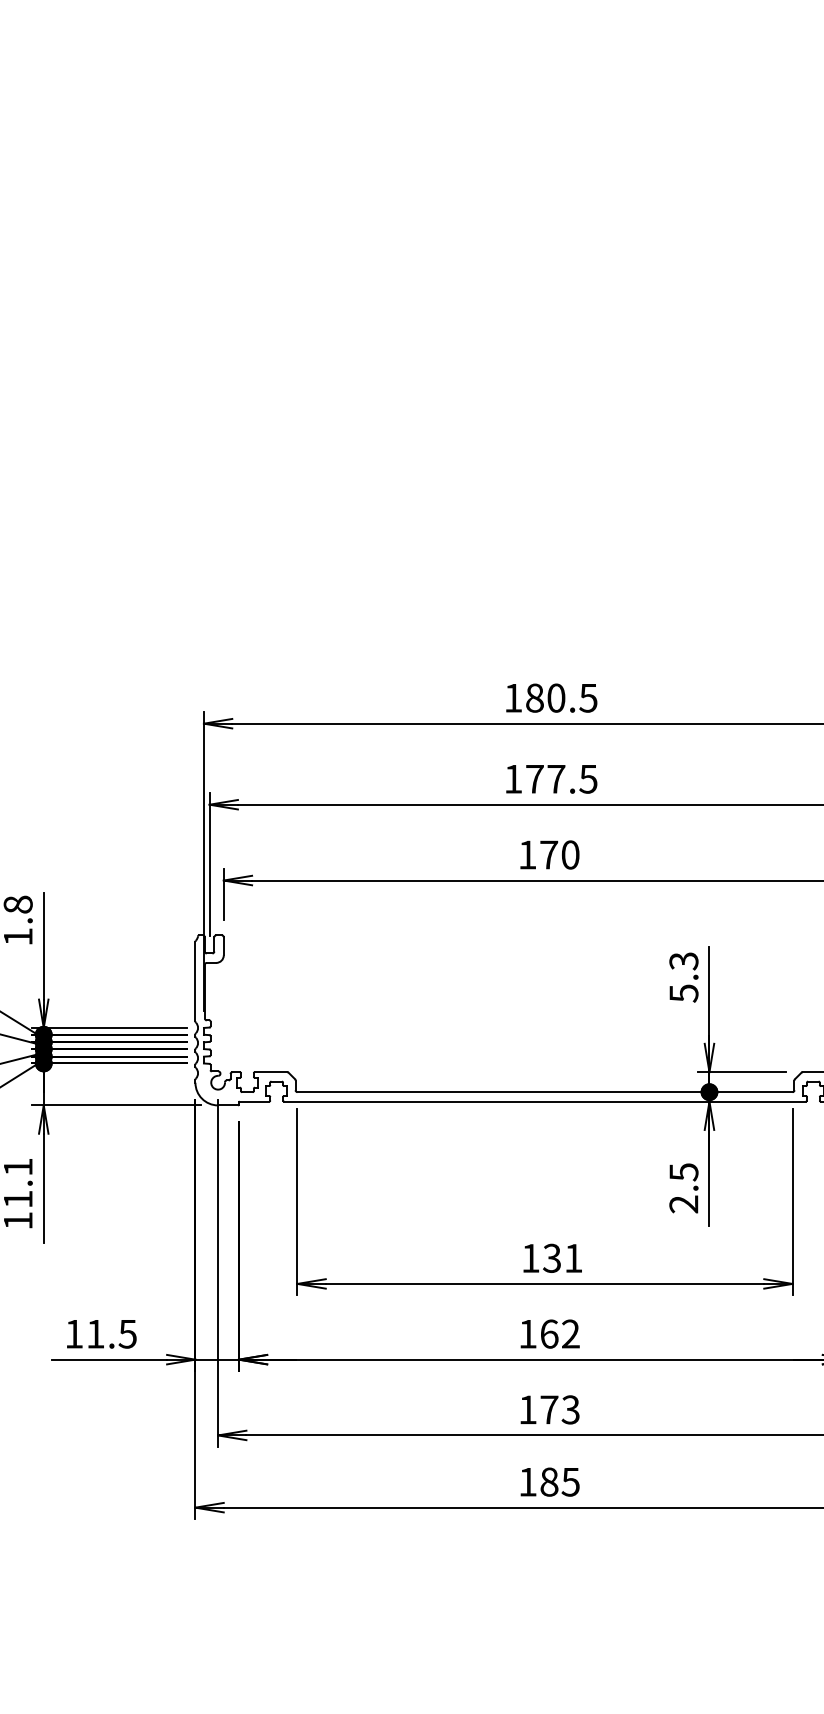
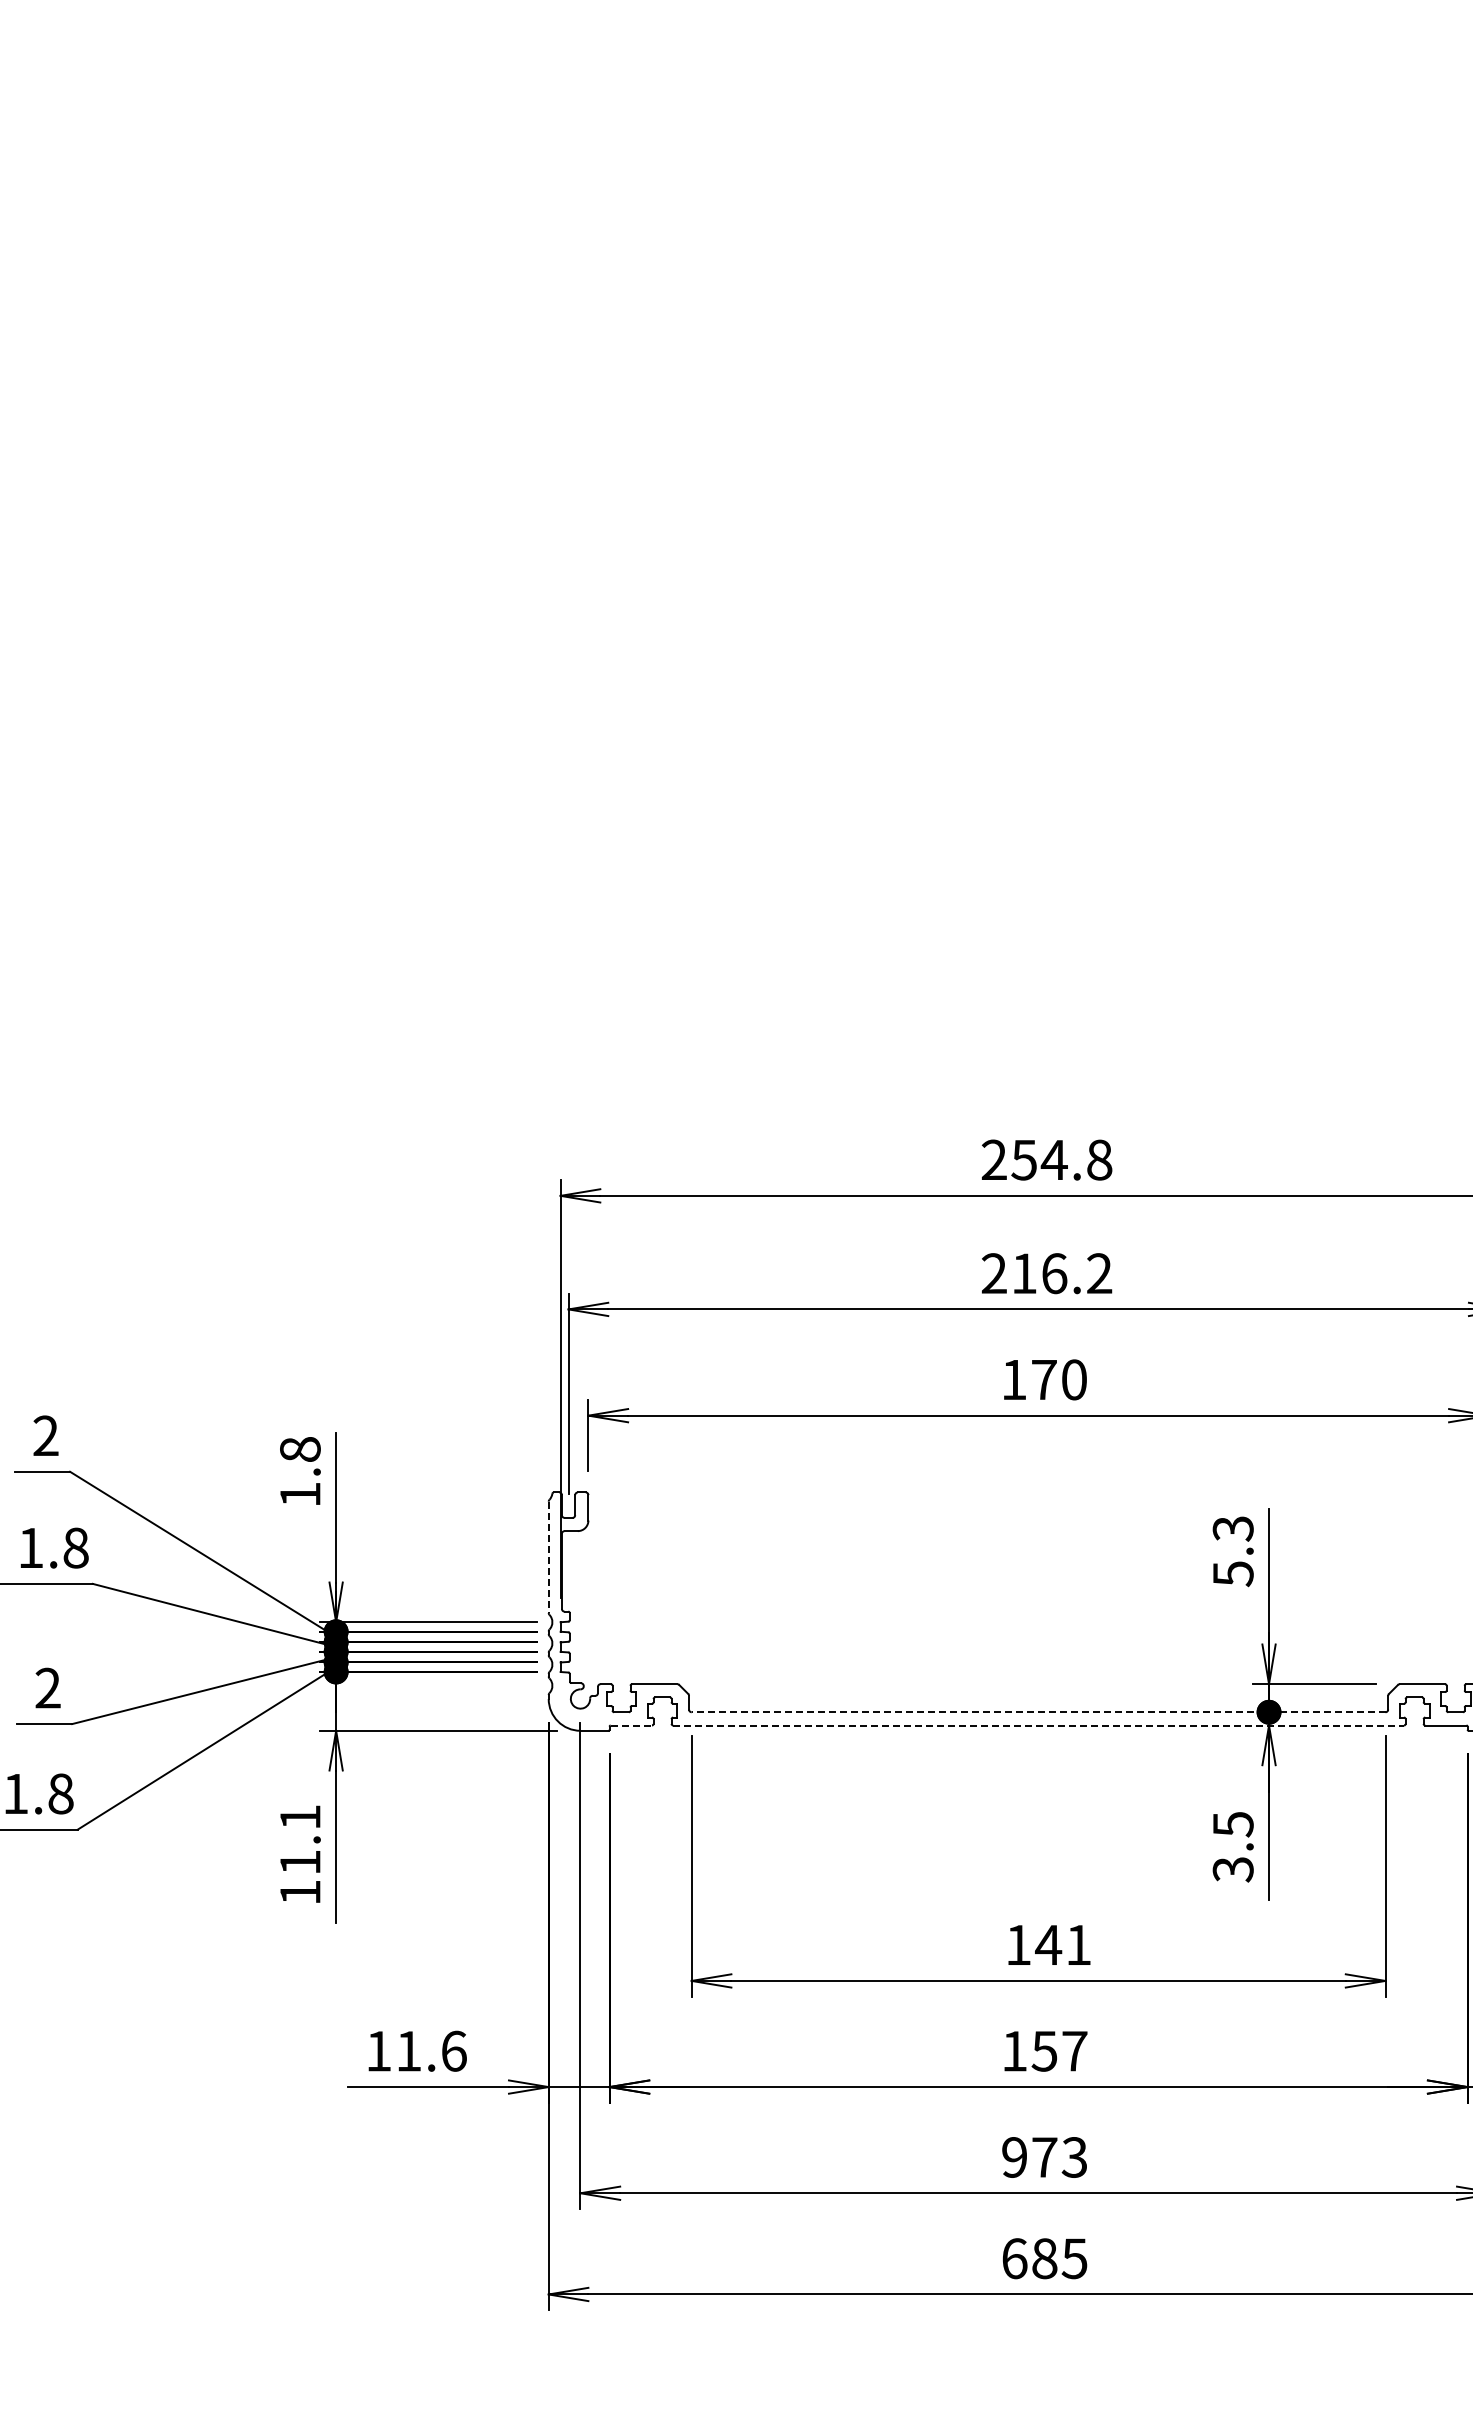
text: (550, 697) -> (1046, 1159), 180.5 -> 254.8
text: (550, 779) -> (1046, 1273), 177.5 -> 216.2
line: (195, 981) -> (548, 1557), solid -> dashed
line: (544, 1092) -> (1038, 1712), solid -> dashed
line: (254, 1101) -> (631, 1725), solid -> dashed
line: (545, 1101) -> (1039, 1725), solid -> dashed
text: (684, 1204) -> (1233, 1869), 2.5 -> 3.5
text: (552, 1257) -> (1048, 1944), 131 -> 141
text: (127, 1333) -> (453, 2050), 11.5 -> 11.6
text: (559, 1333) -> (1059, 2050), 162 -> 157
text: (527, 1409) -> (1014, 2157), 173 -> 973
text: (527, 1481) -> (1014, 2258), 185 -> 685

